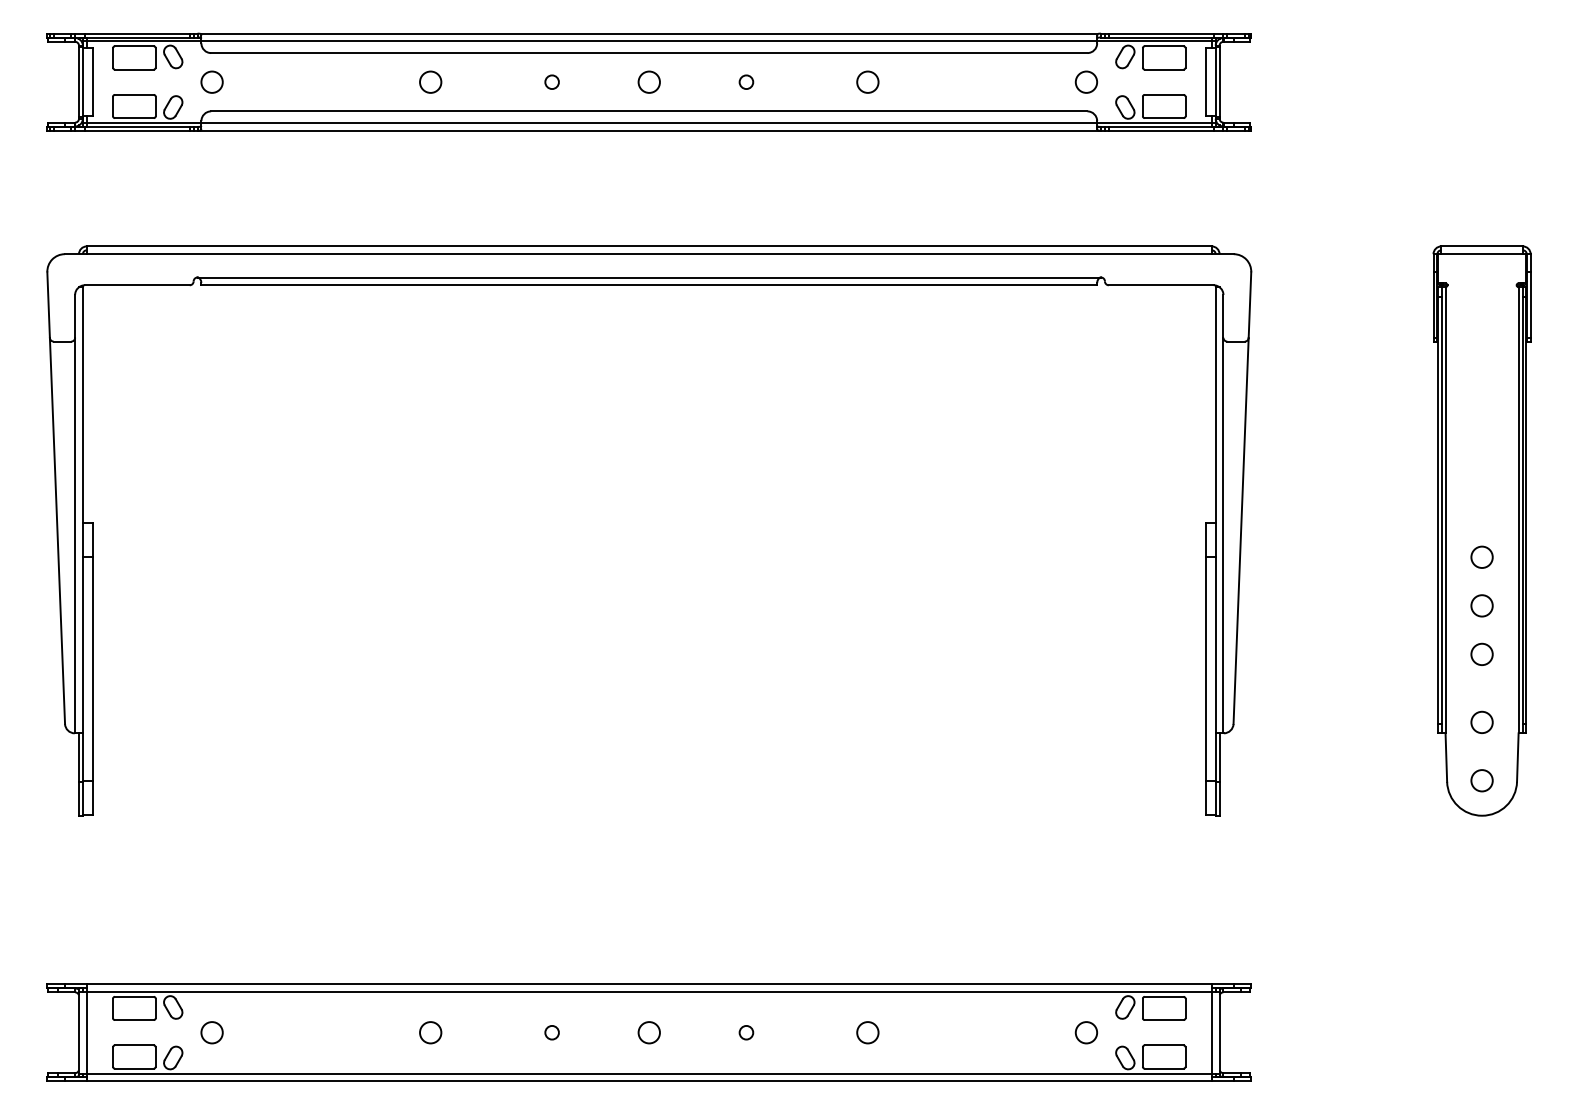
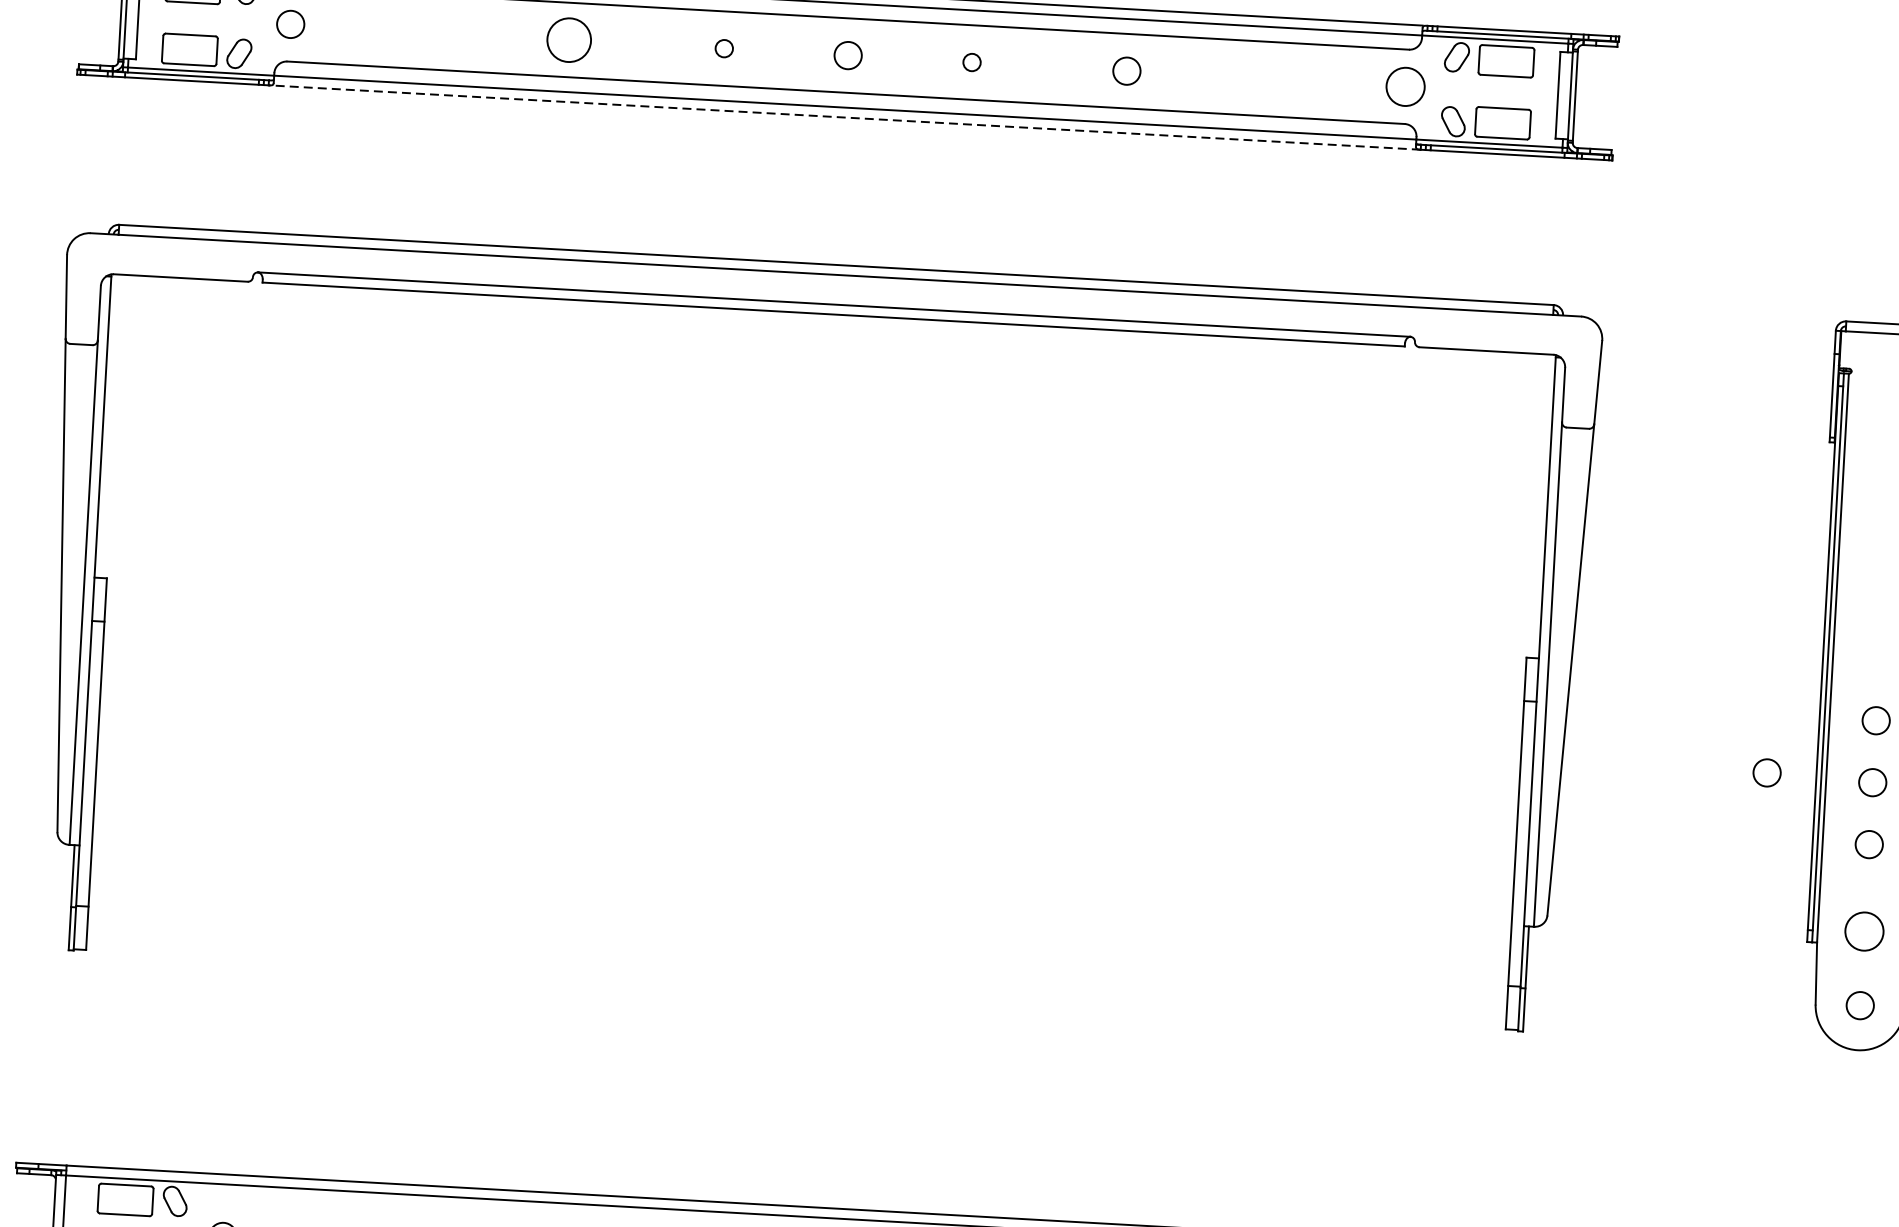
circle: (430, 81) -> (569, 39), size x1.6
circle: (1086, 81) -> (1405, 85), size x1.4
line: (649, 130) -> (845, 117), solid -> dashed
circle: (1398, 602) -> (1766, 772), added
circle: (1481, 721) -> (1863, 930), size x1.4

